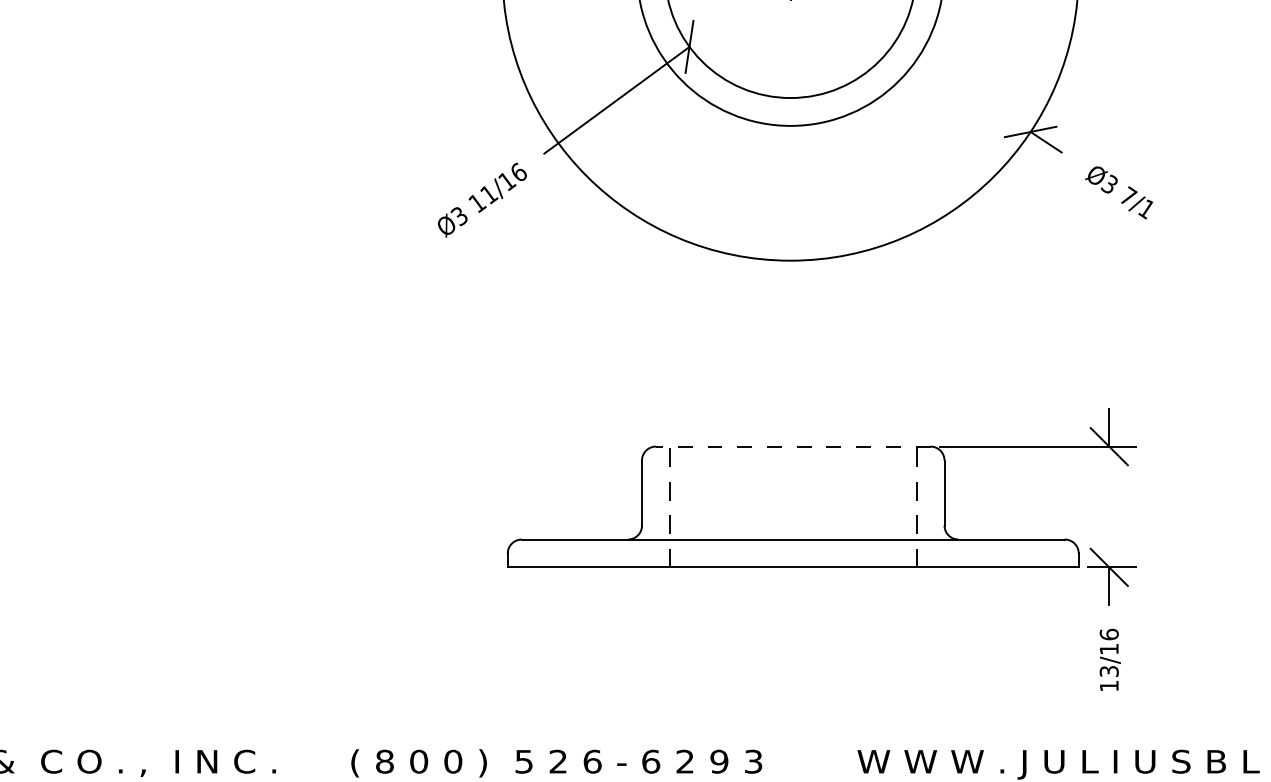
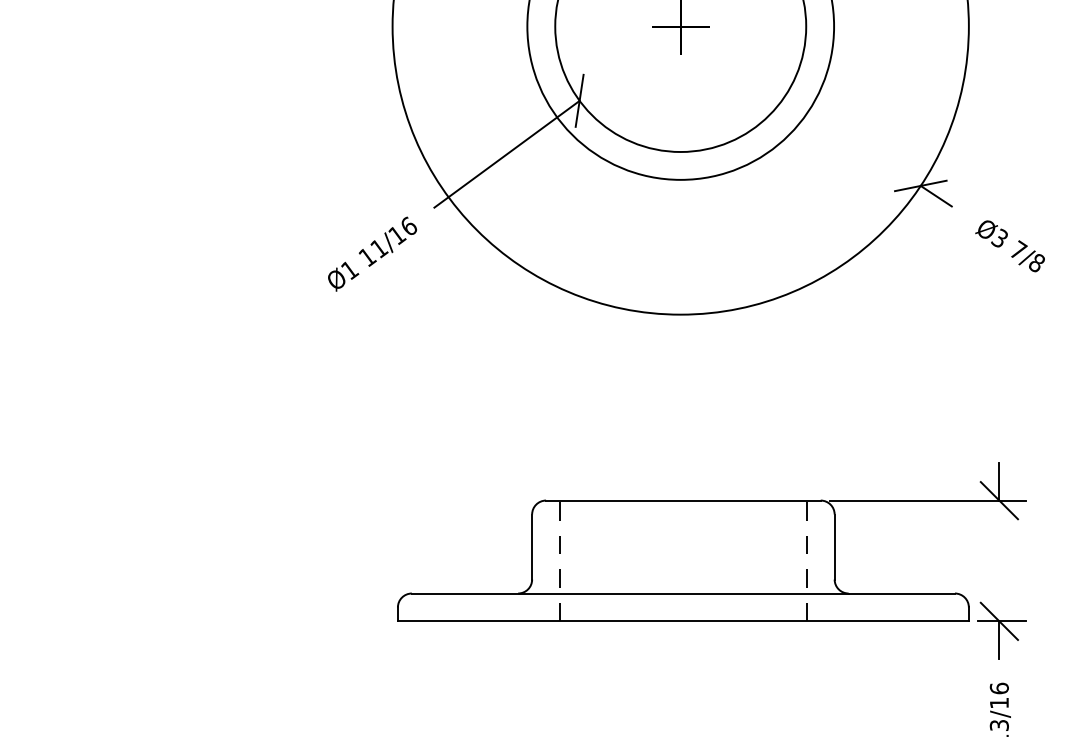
text: (1146, 209) -> (1036, 263), 7/1 -> 7/8
text: (459, 216) -> (349, 270), Ø3 -> Ø1
line: (792, 446) -> (682, 500), dashed -> solid

